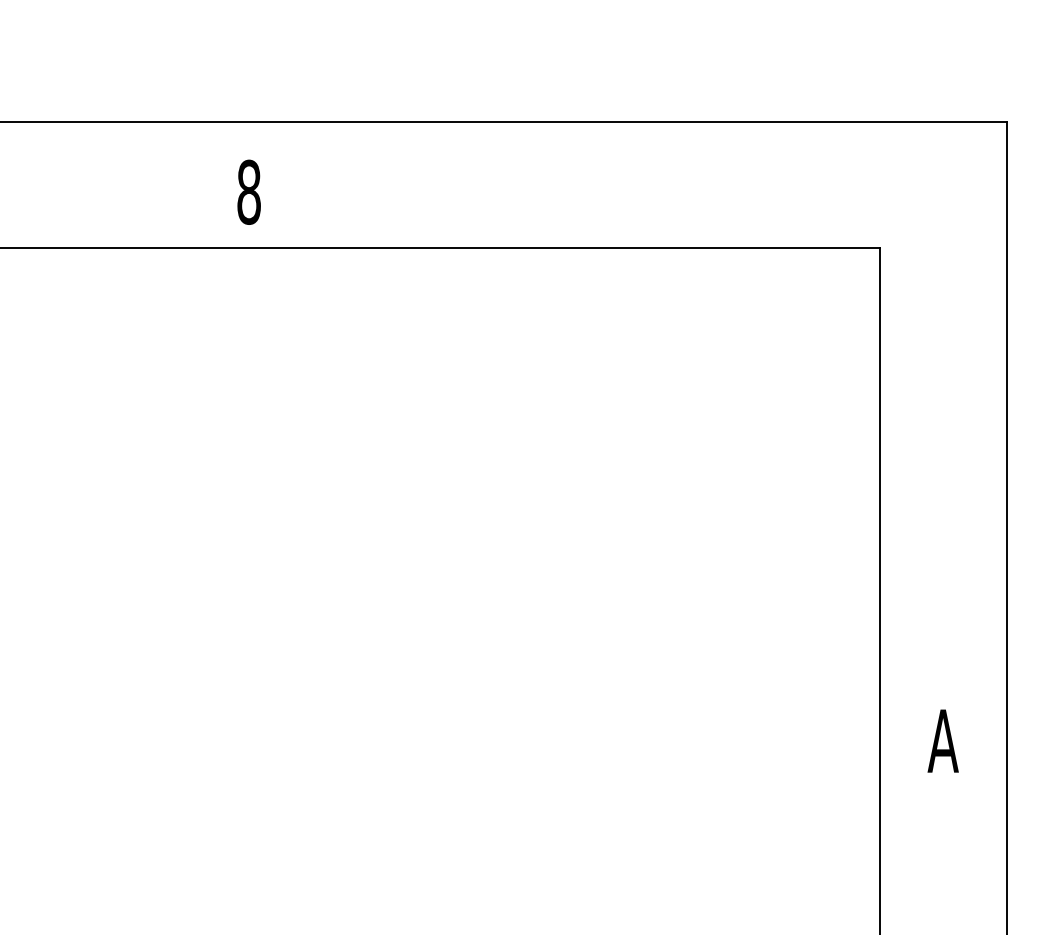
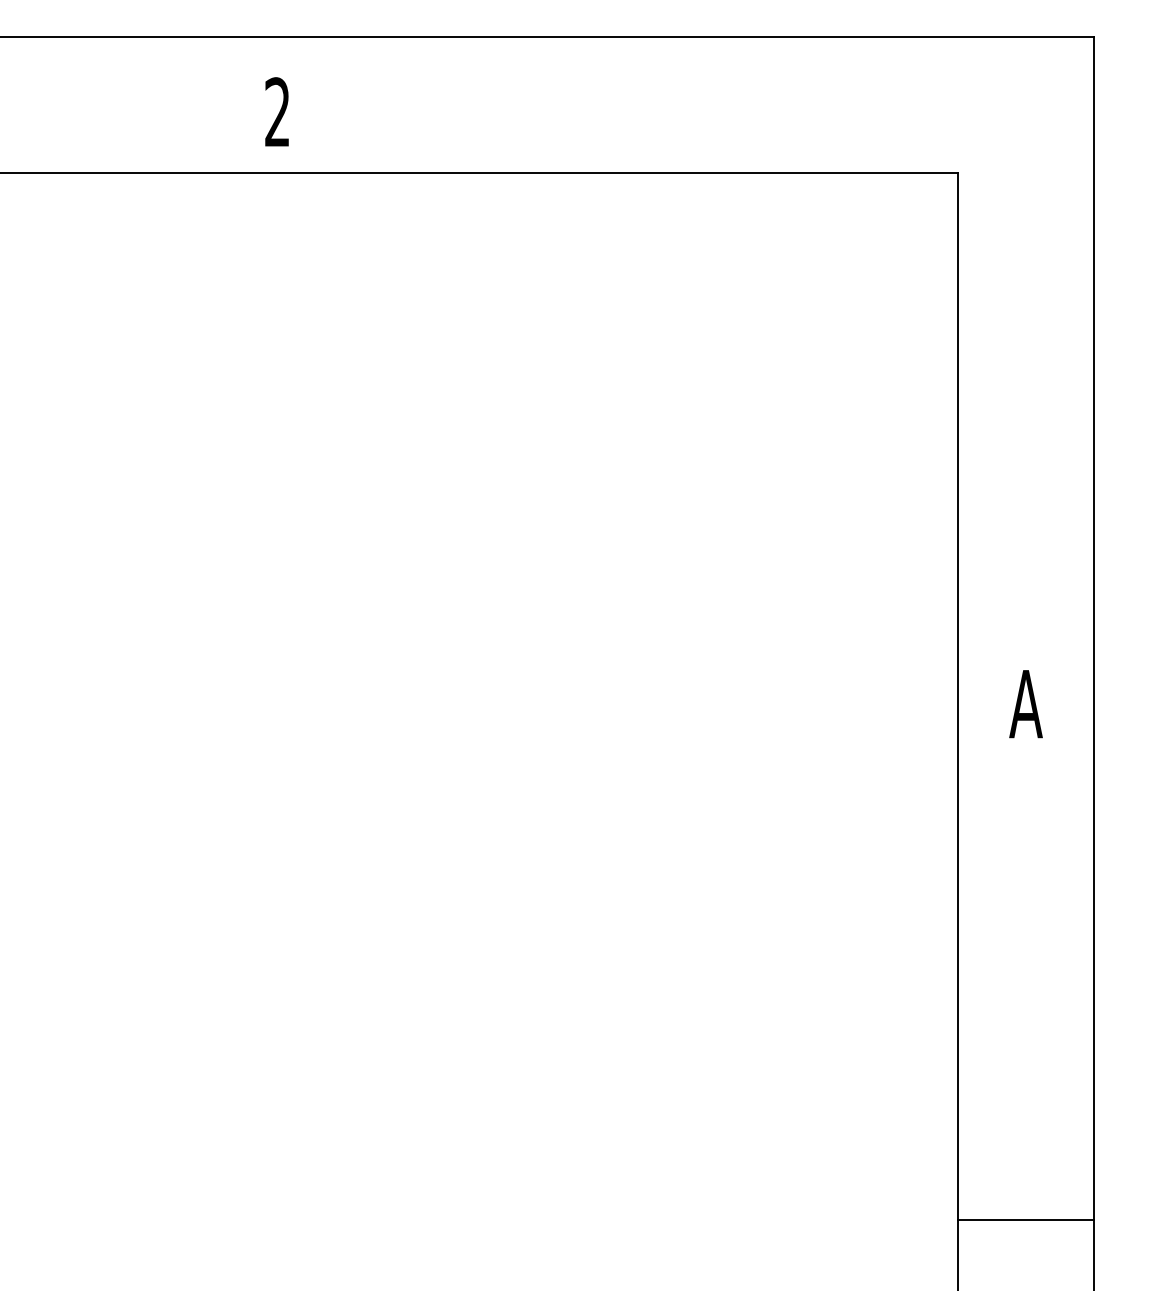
text: (249, 192) -> (277, 112), 8 -> 2

